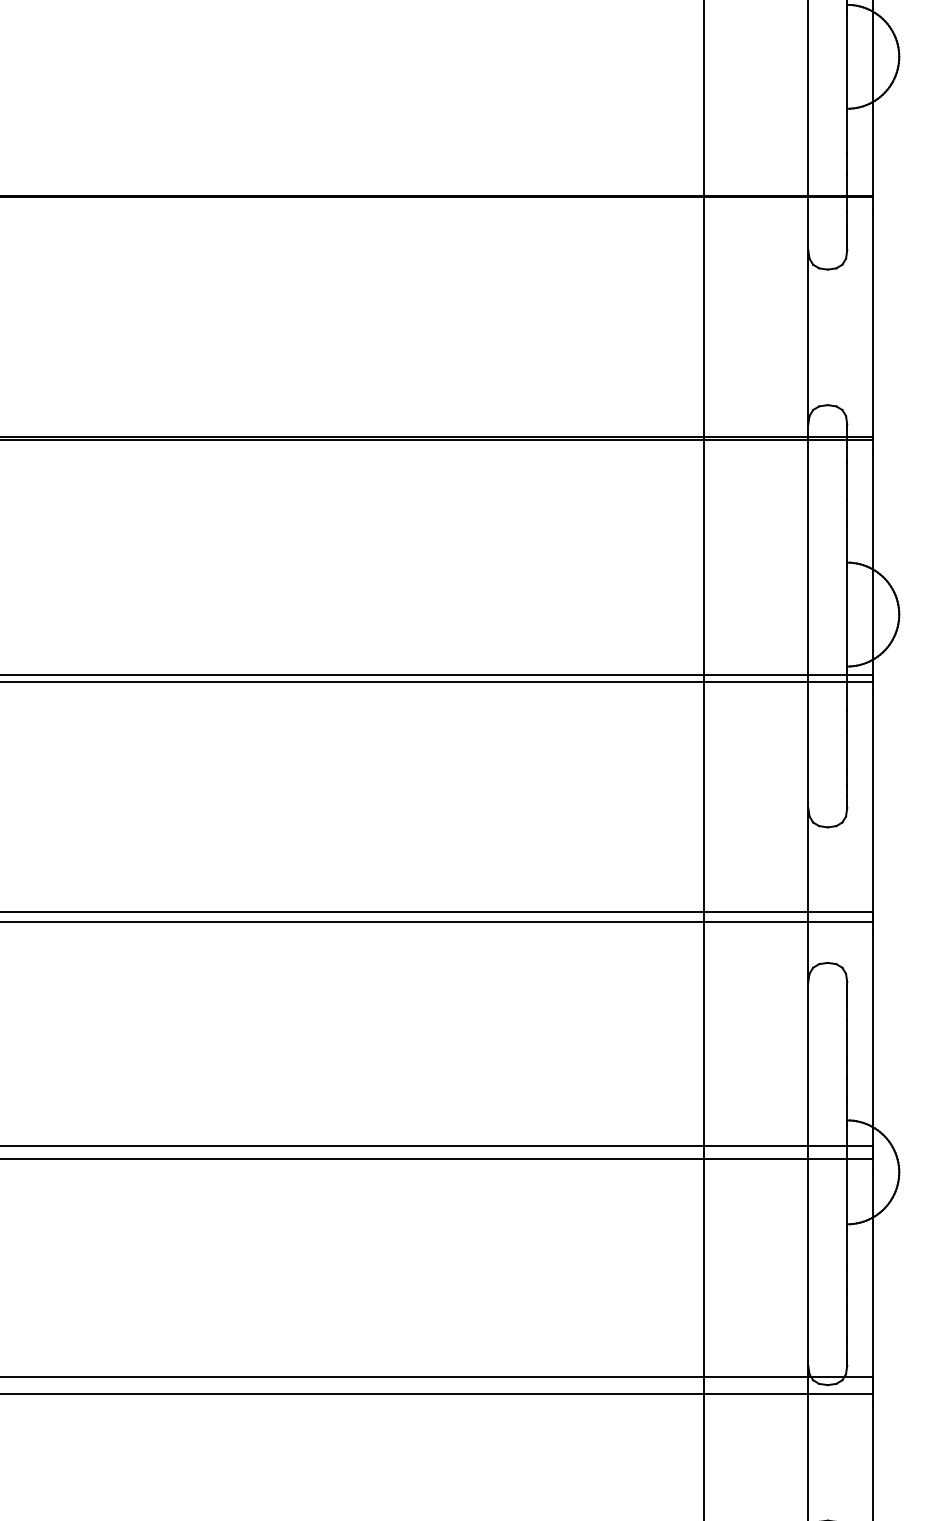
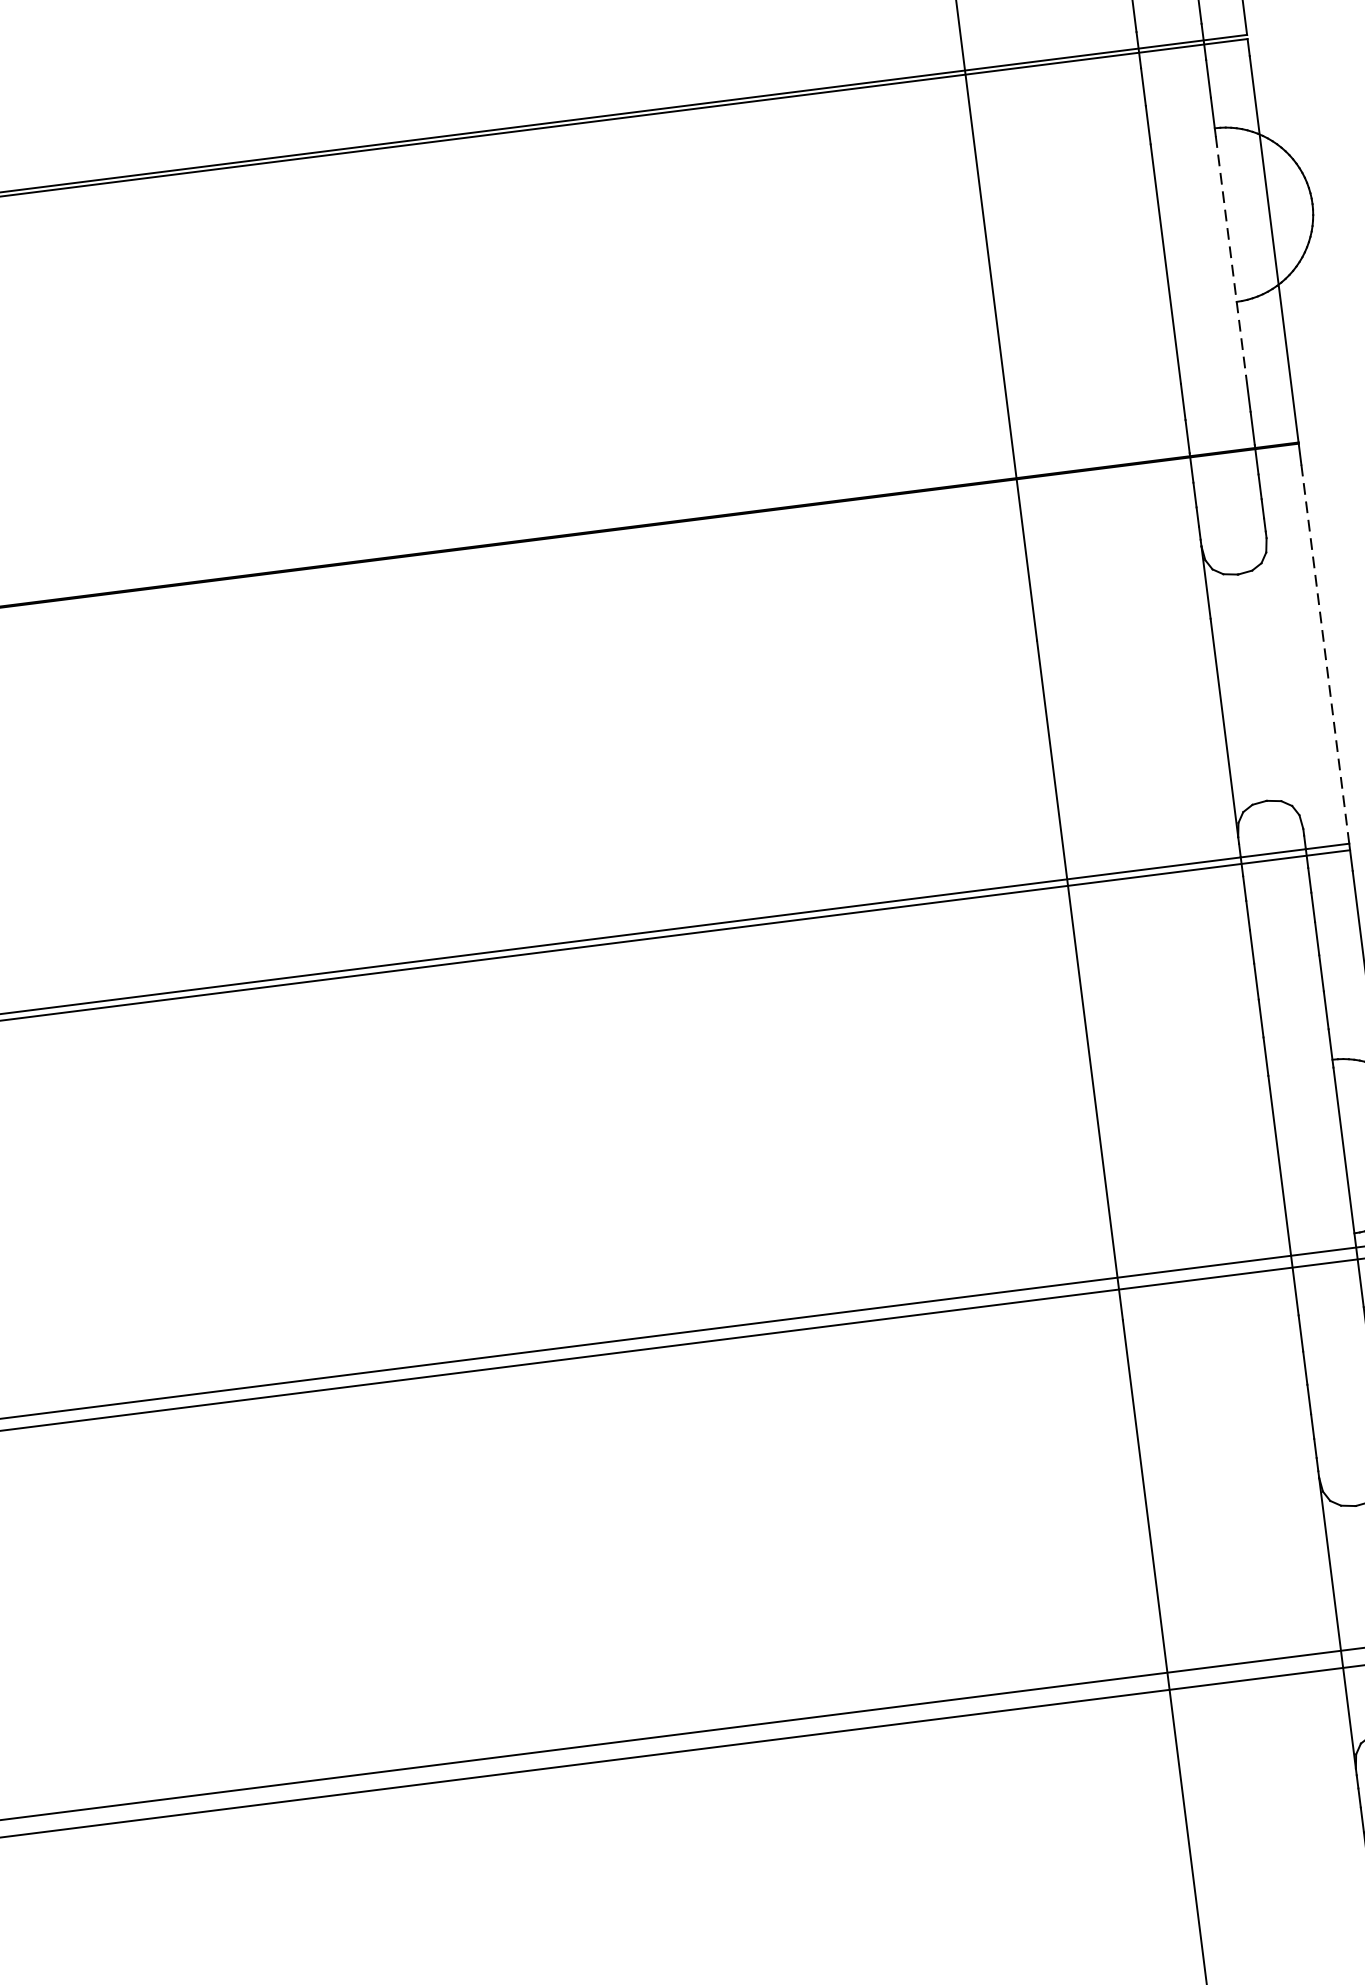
line: (847, 81) -> (1231, 256), solid -> dashed
line: (873, 325) -> (1326, 658), solid -> dashed

